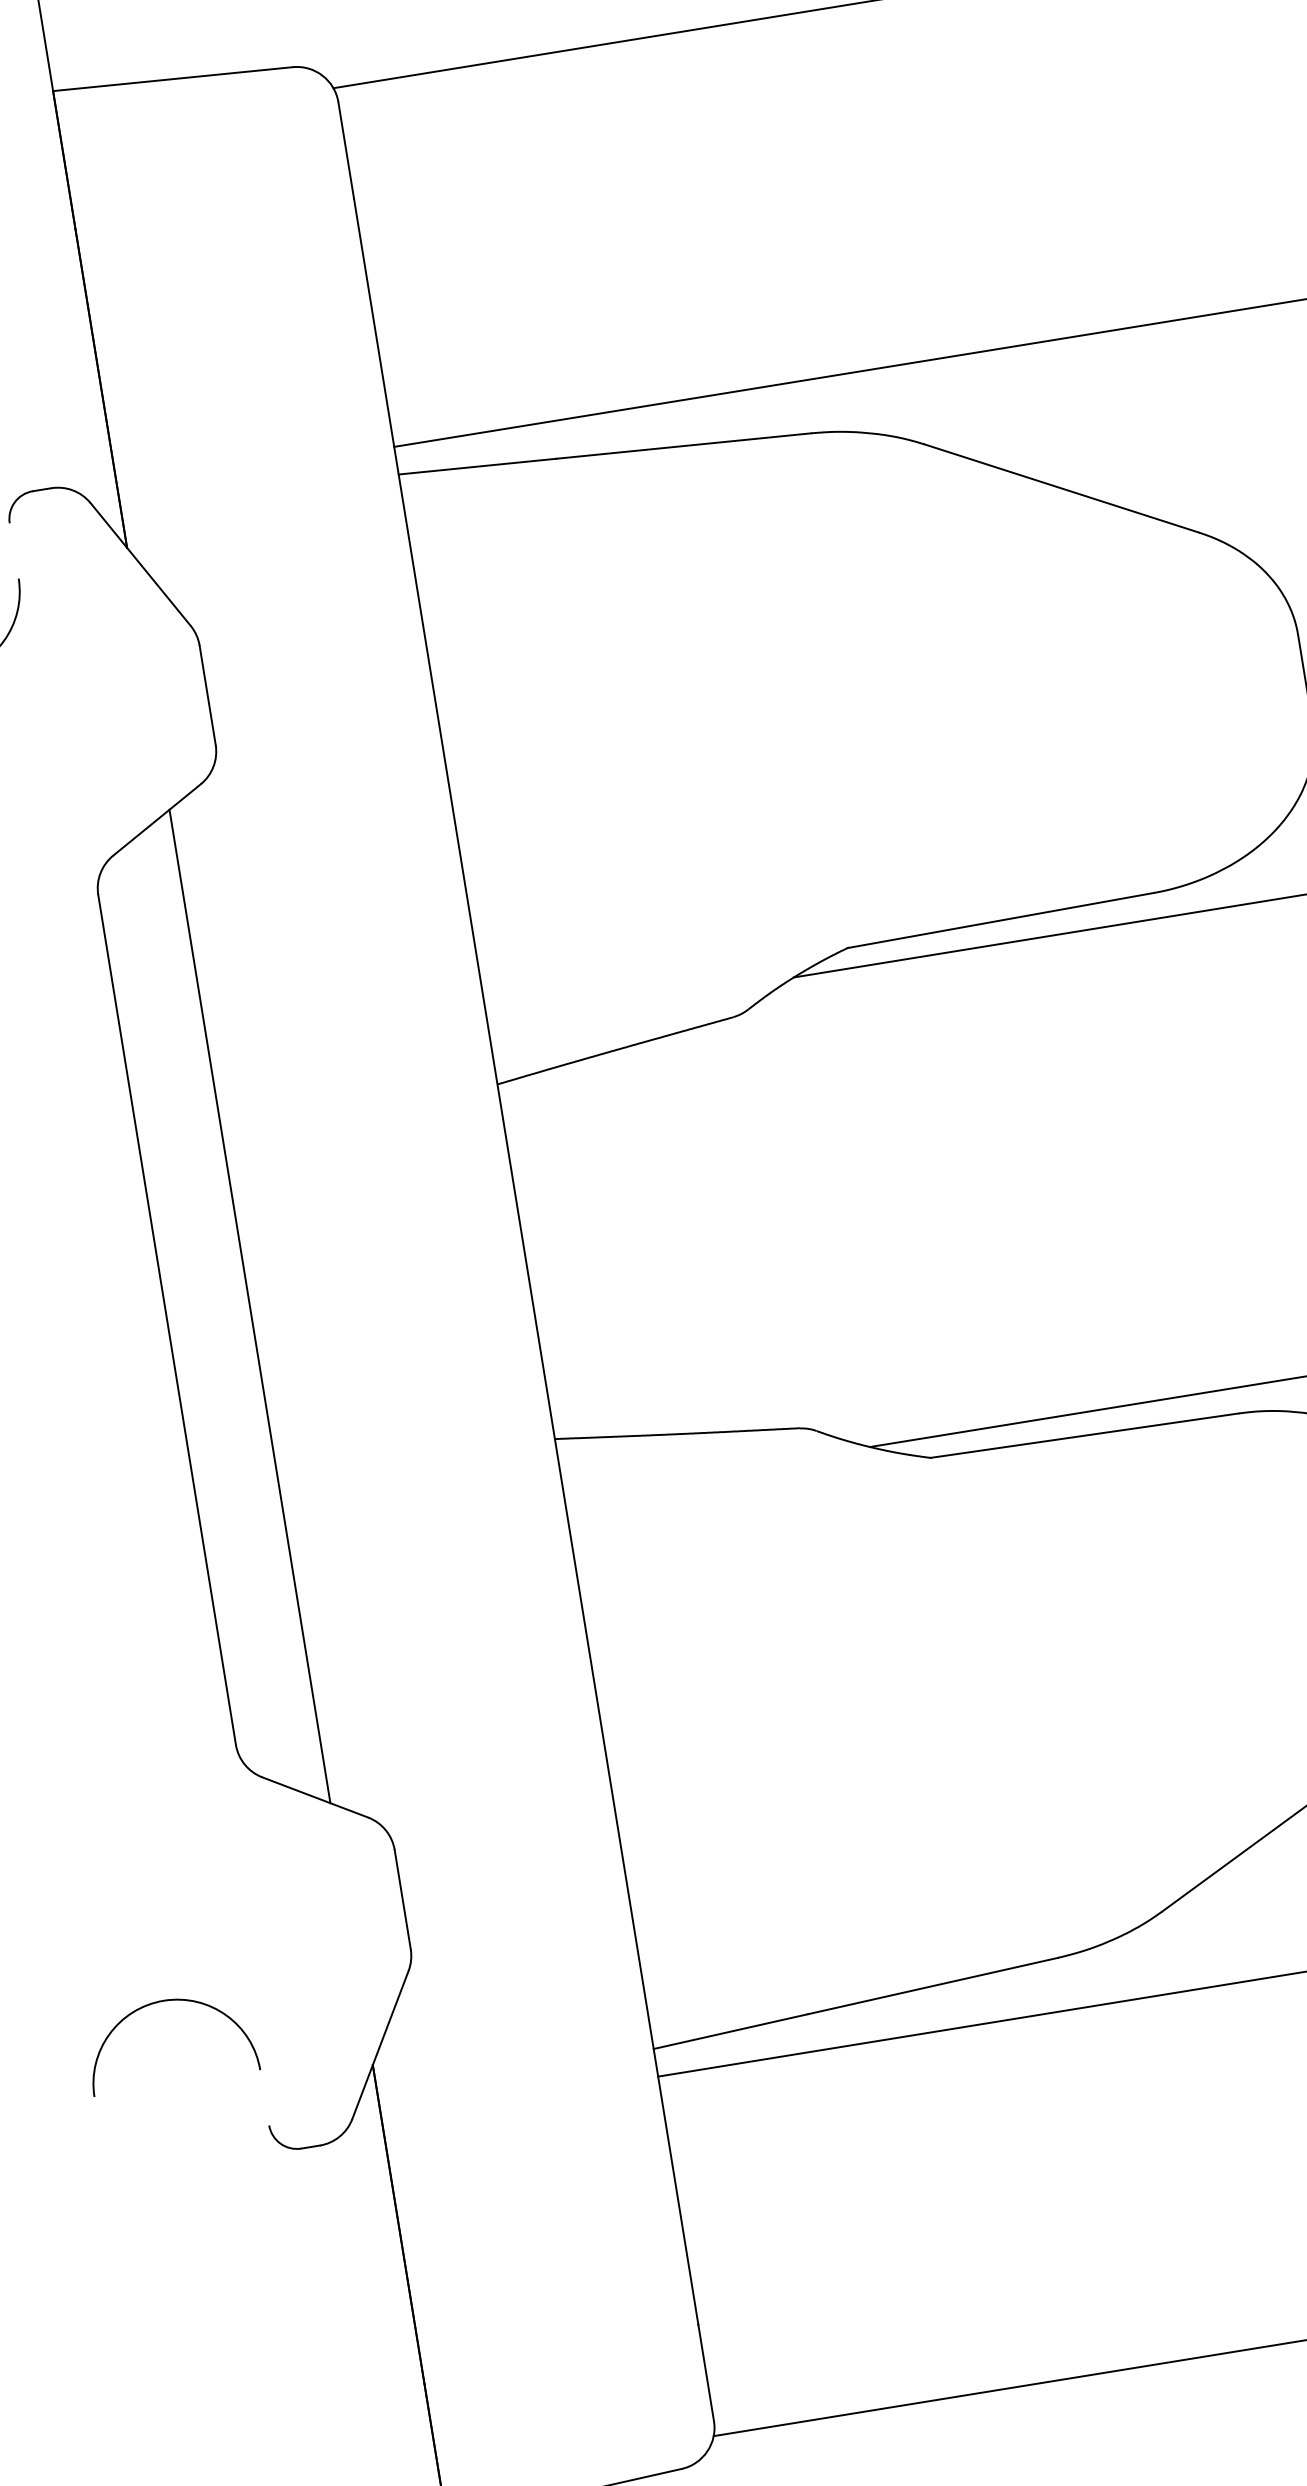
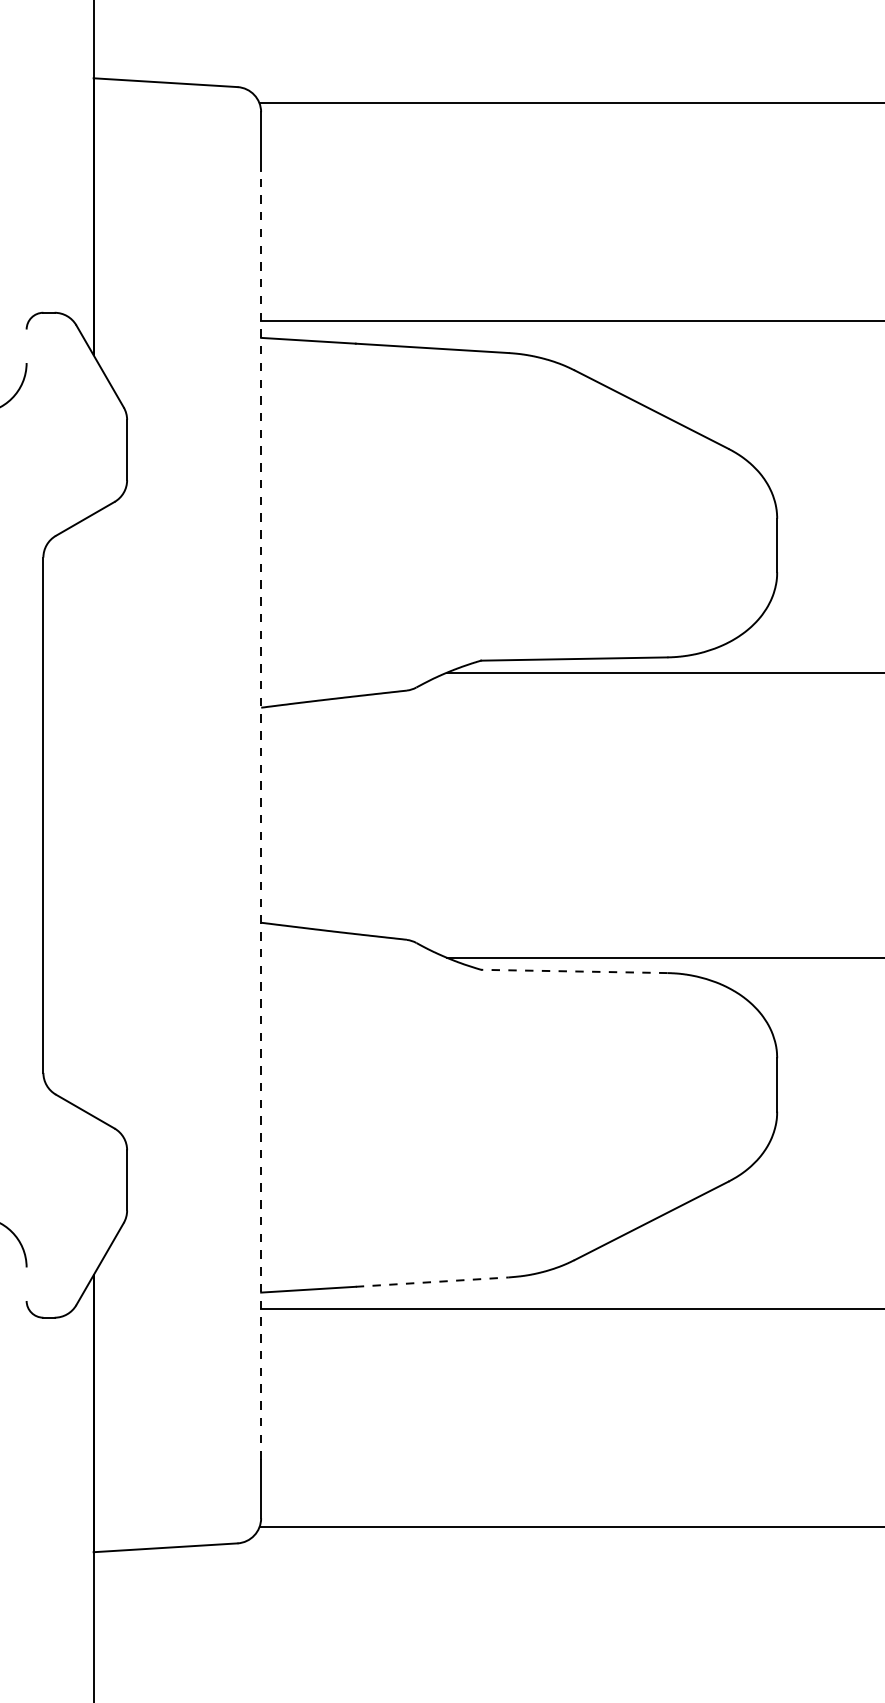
line: (526, 1262) -> (261, 815), solid -> dashed
line: (249, 1306) -> (93, 815), removed
line: (1083, 1436) -> (573, 971), solid -> dashed
line: (933, 1986) -> (432, 1282), solid -> dashed

